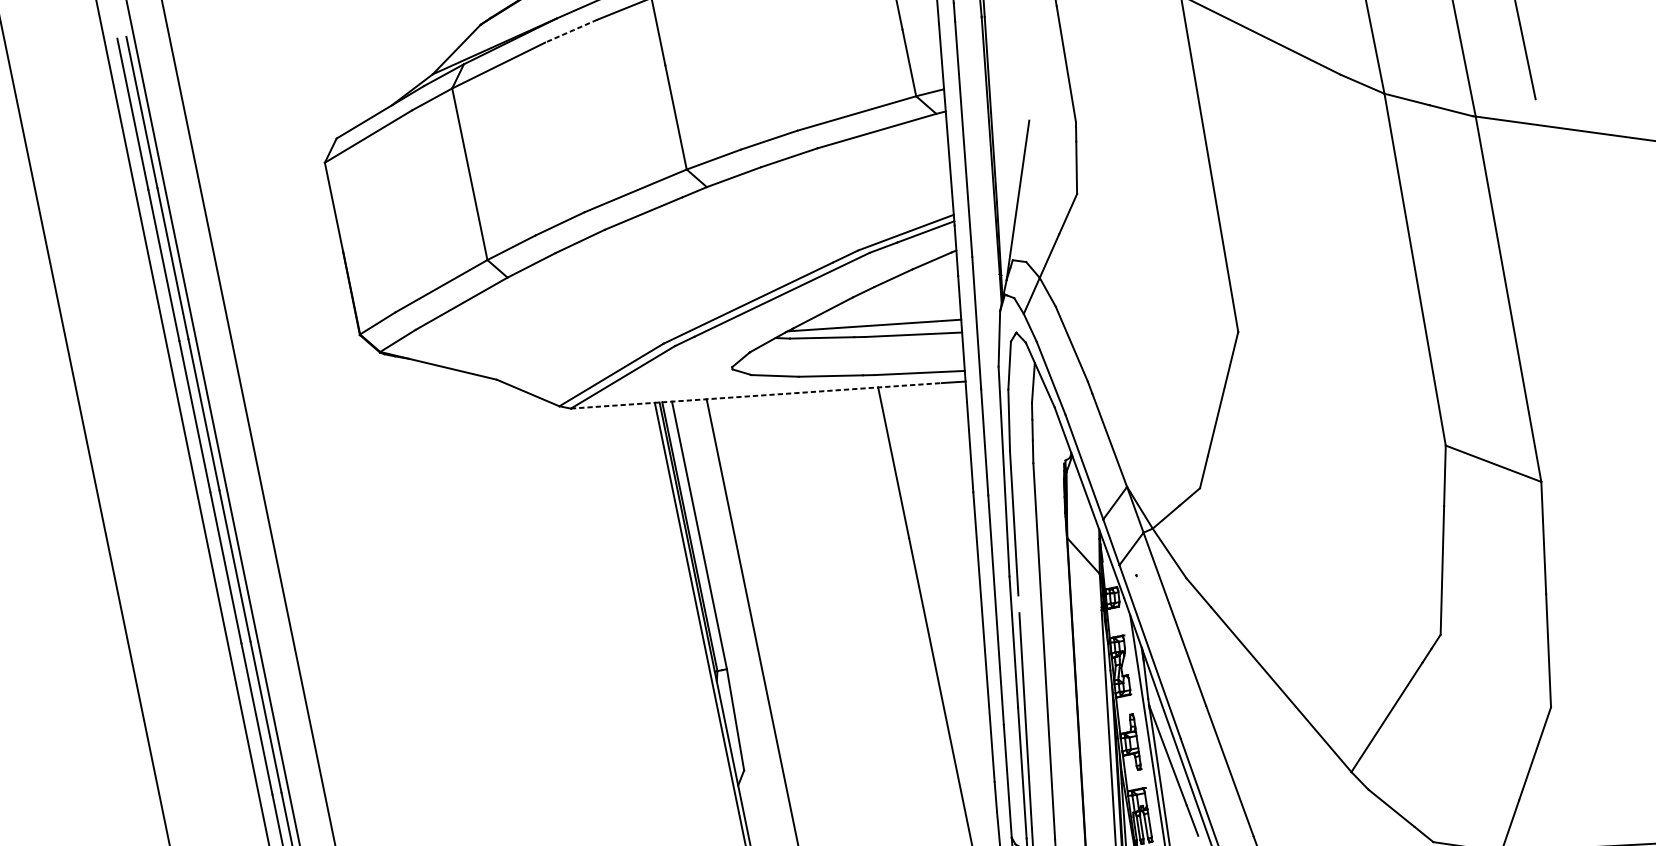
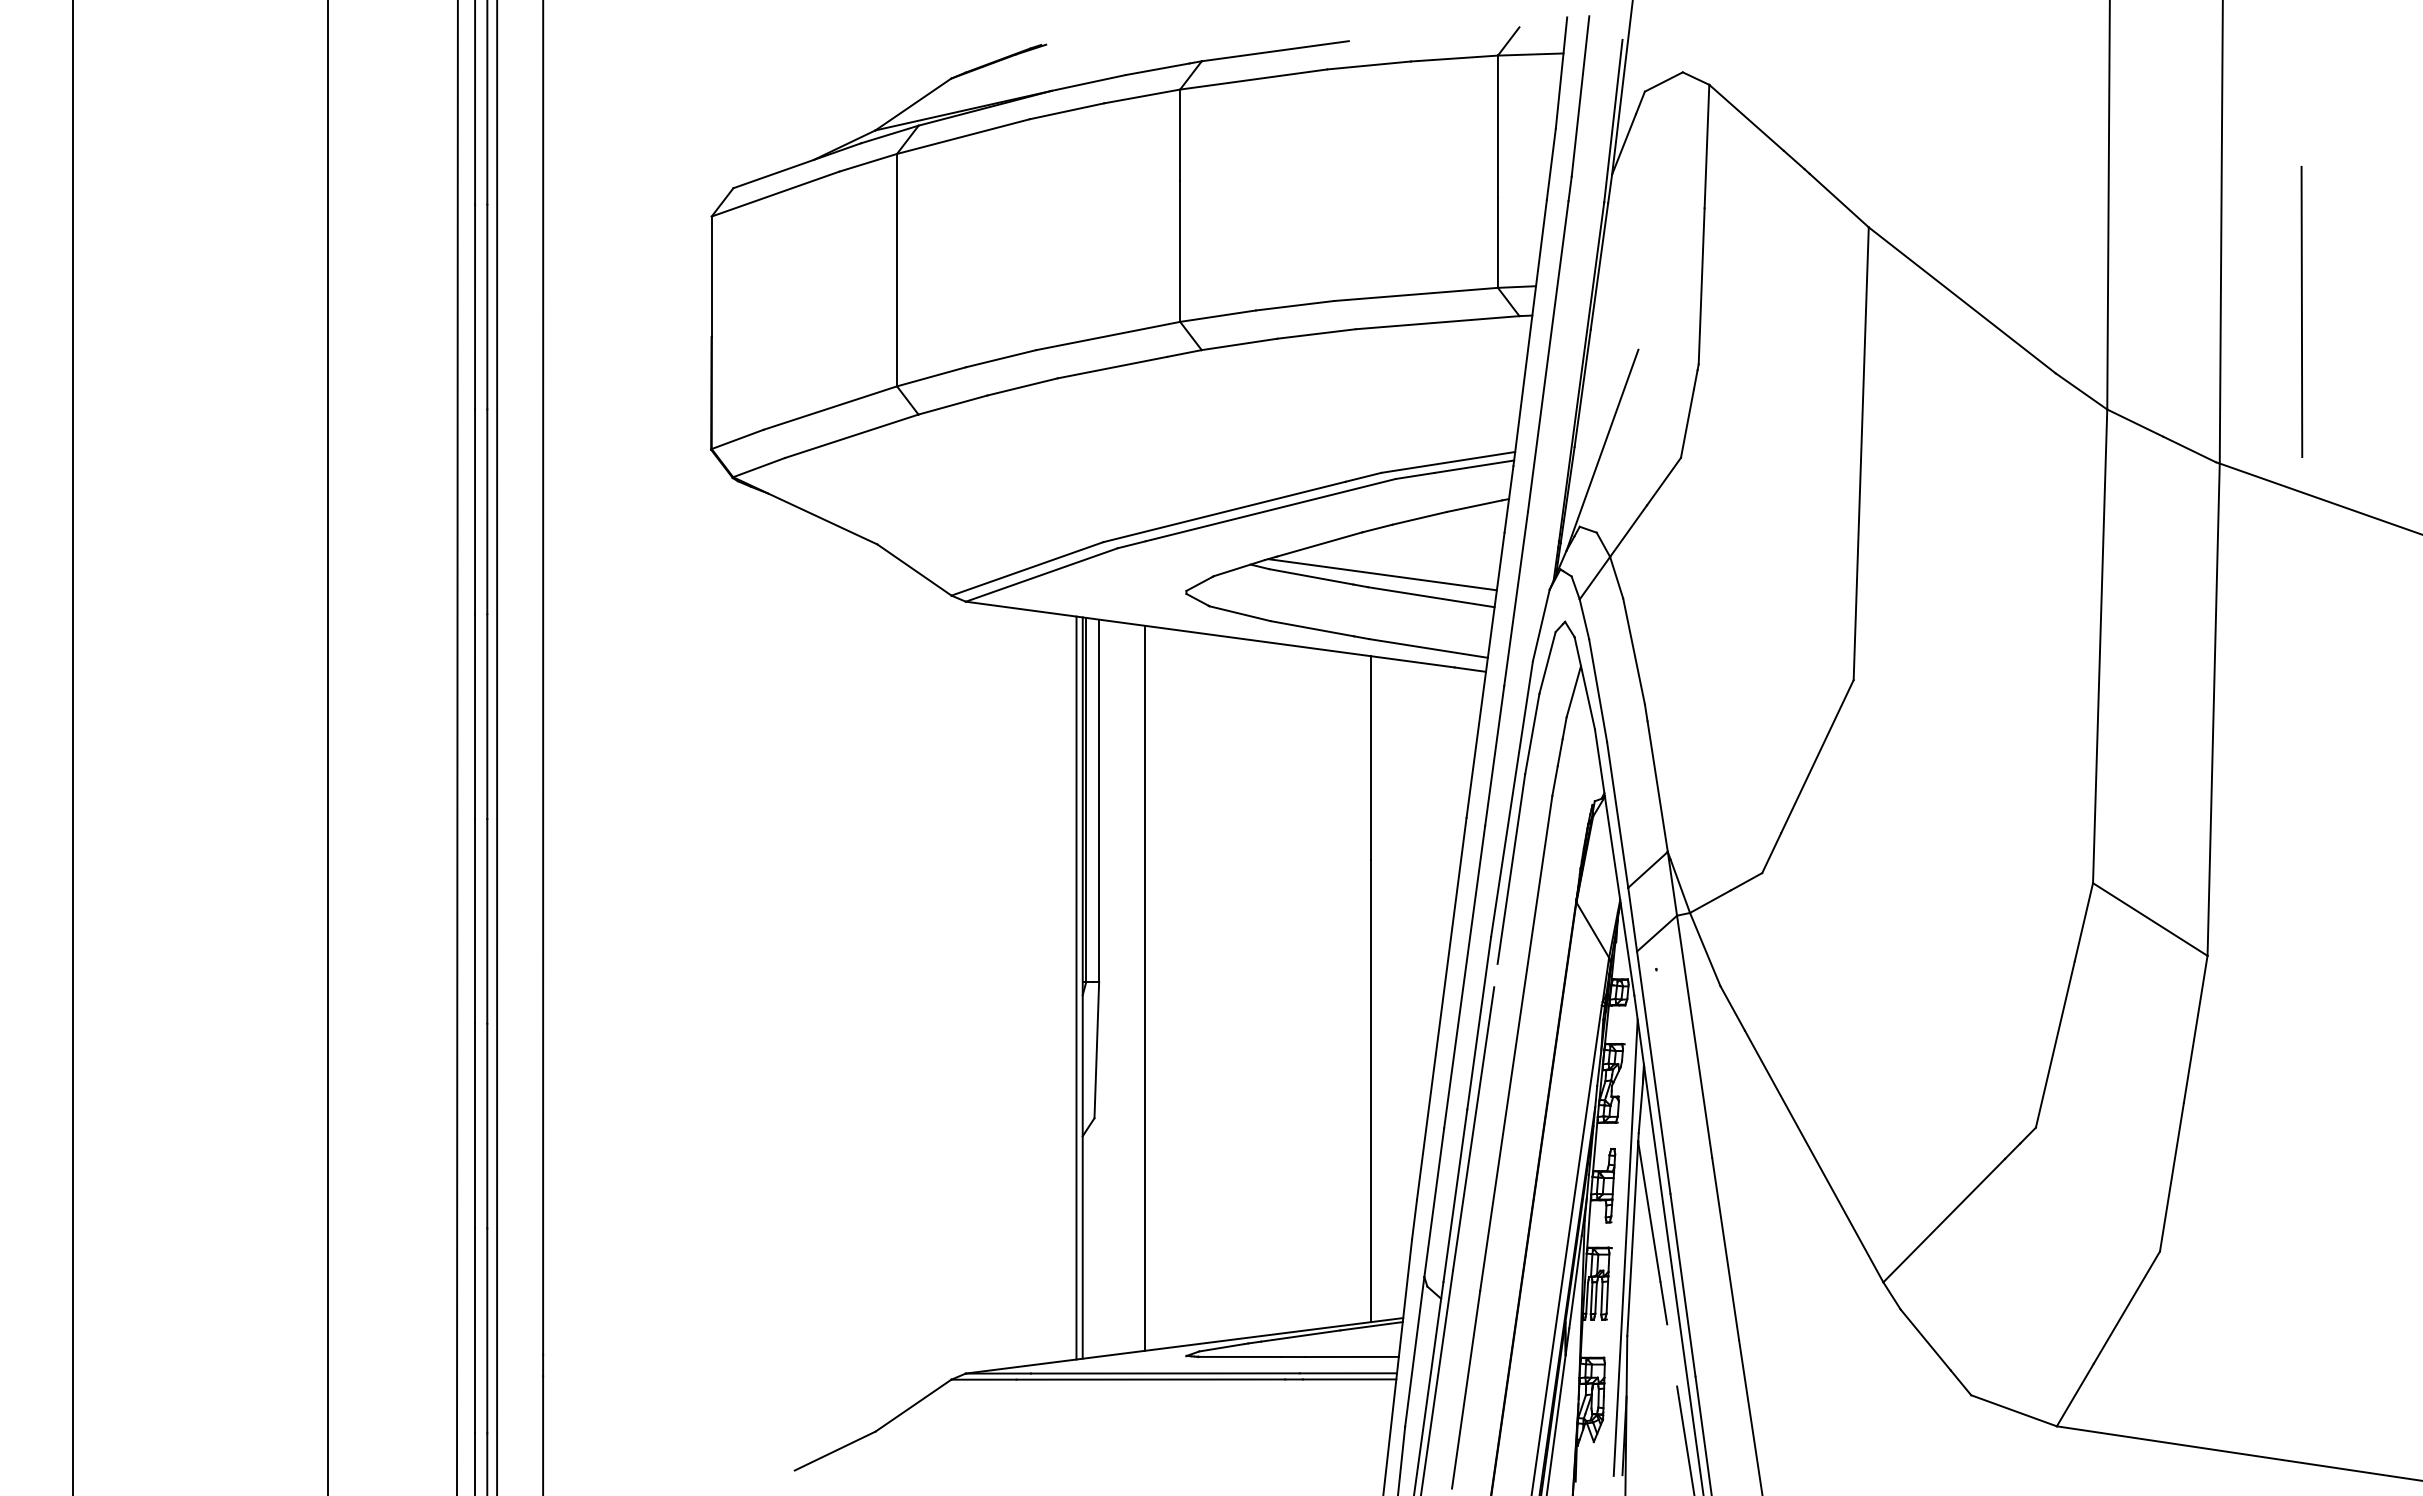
line: (571, 31) -> (1067, 111), dashed -> solid
line: (756, 395) -> (1210, 634), dashed -> solid

